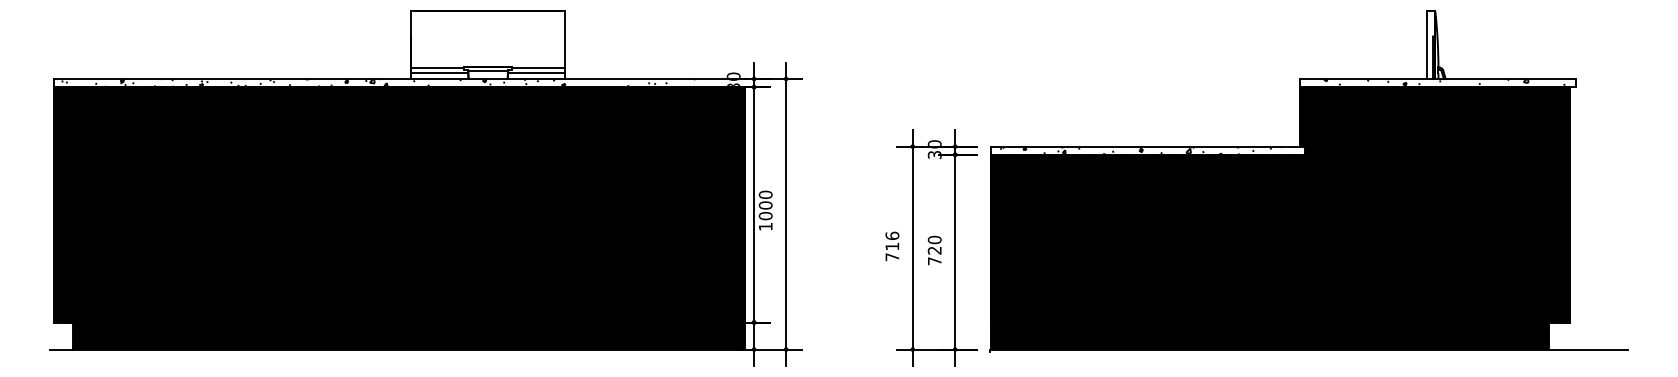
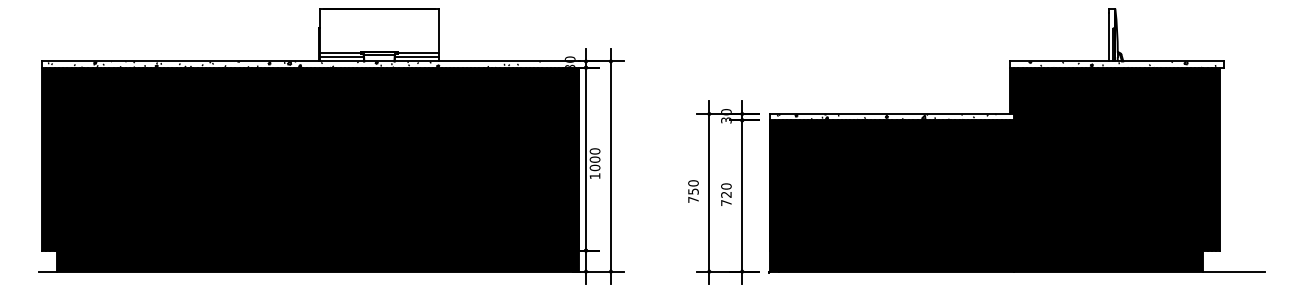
text: (892, 241) -> (693, 187), 716 -> 750

